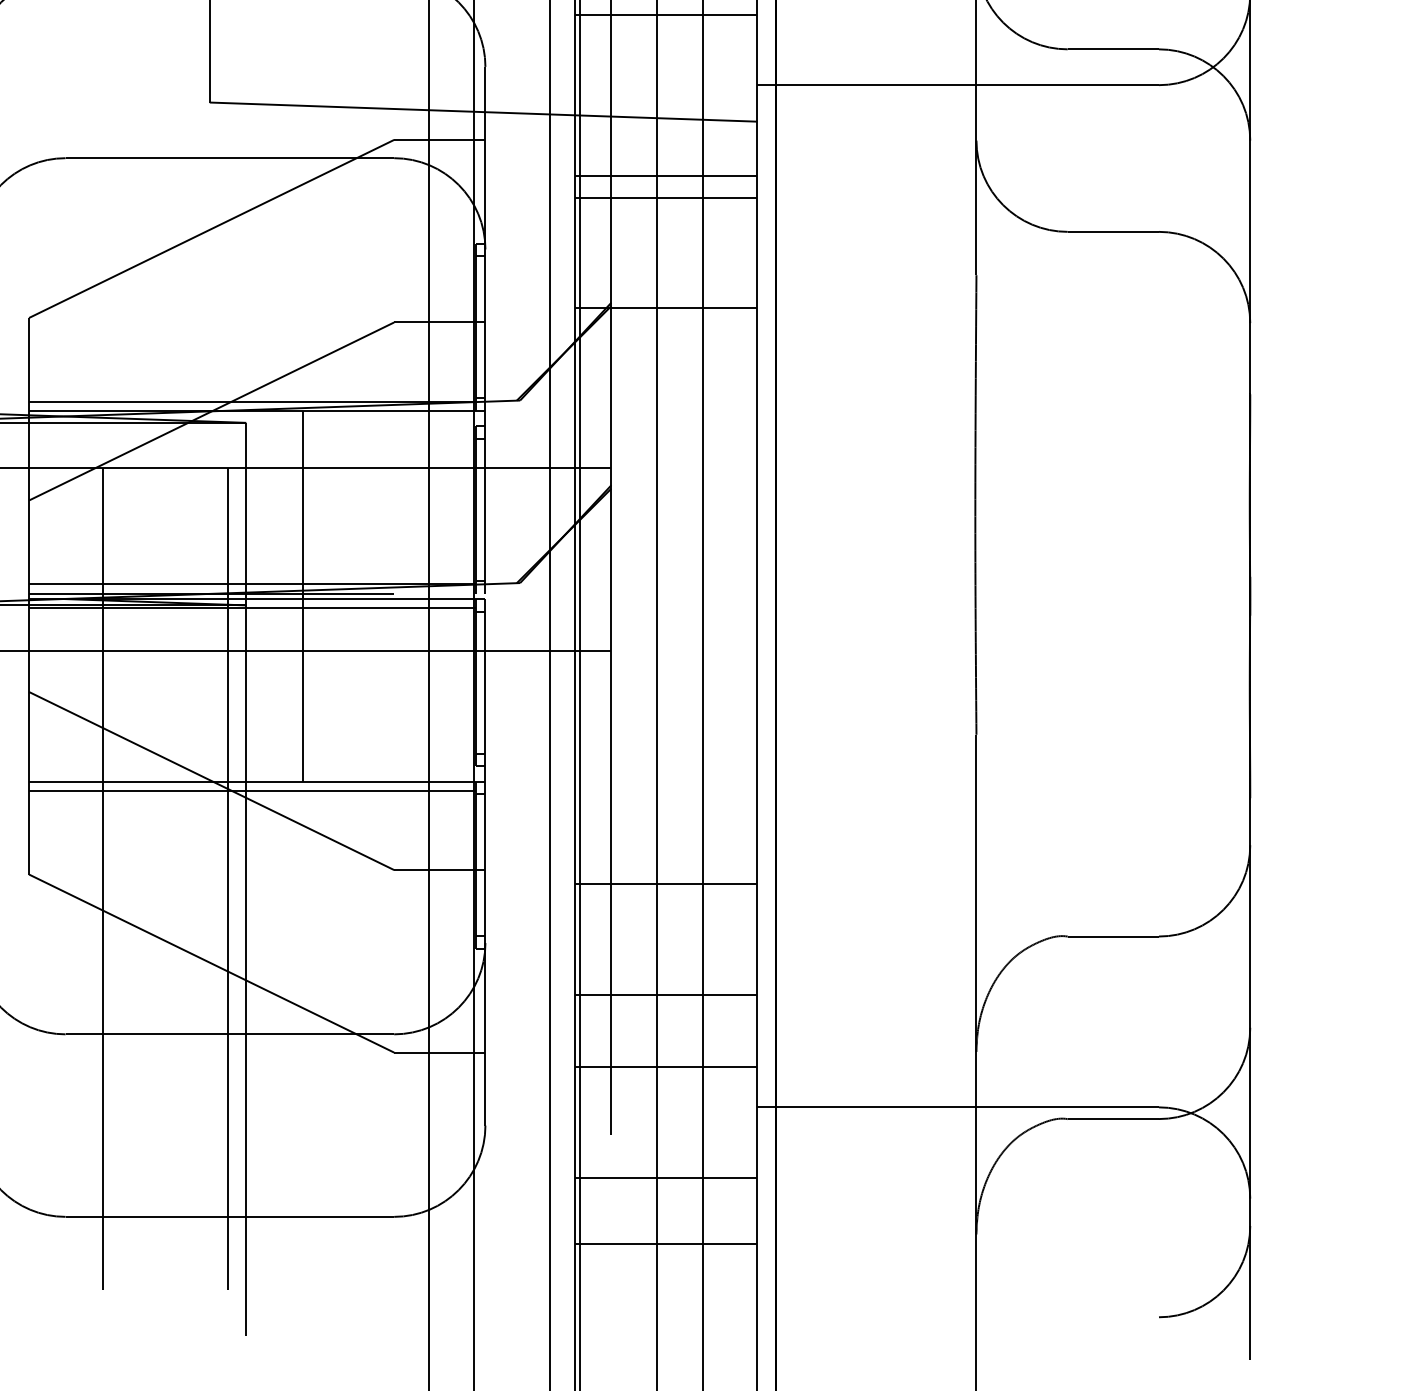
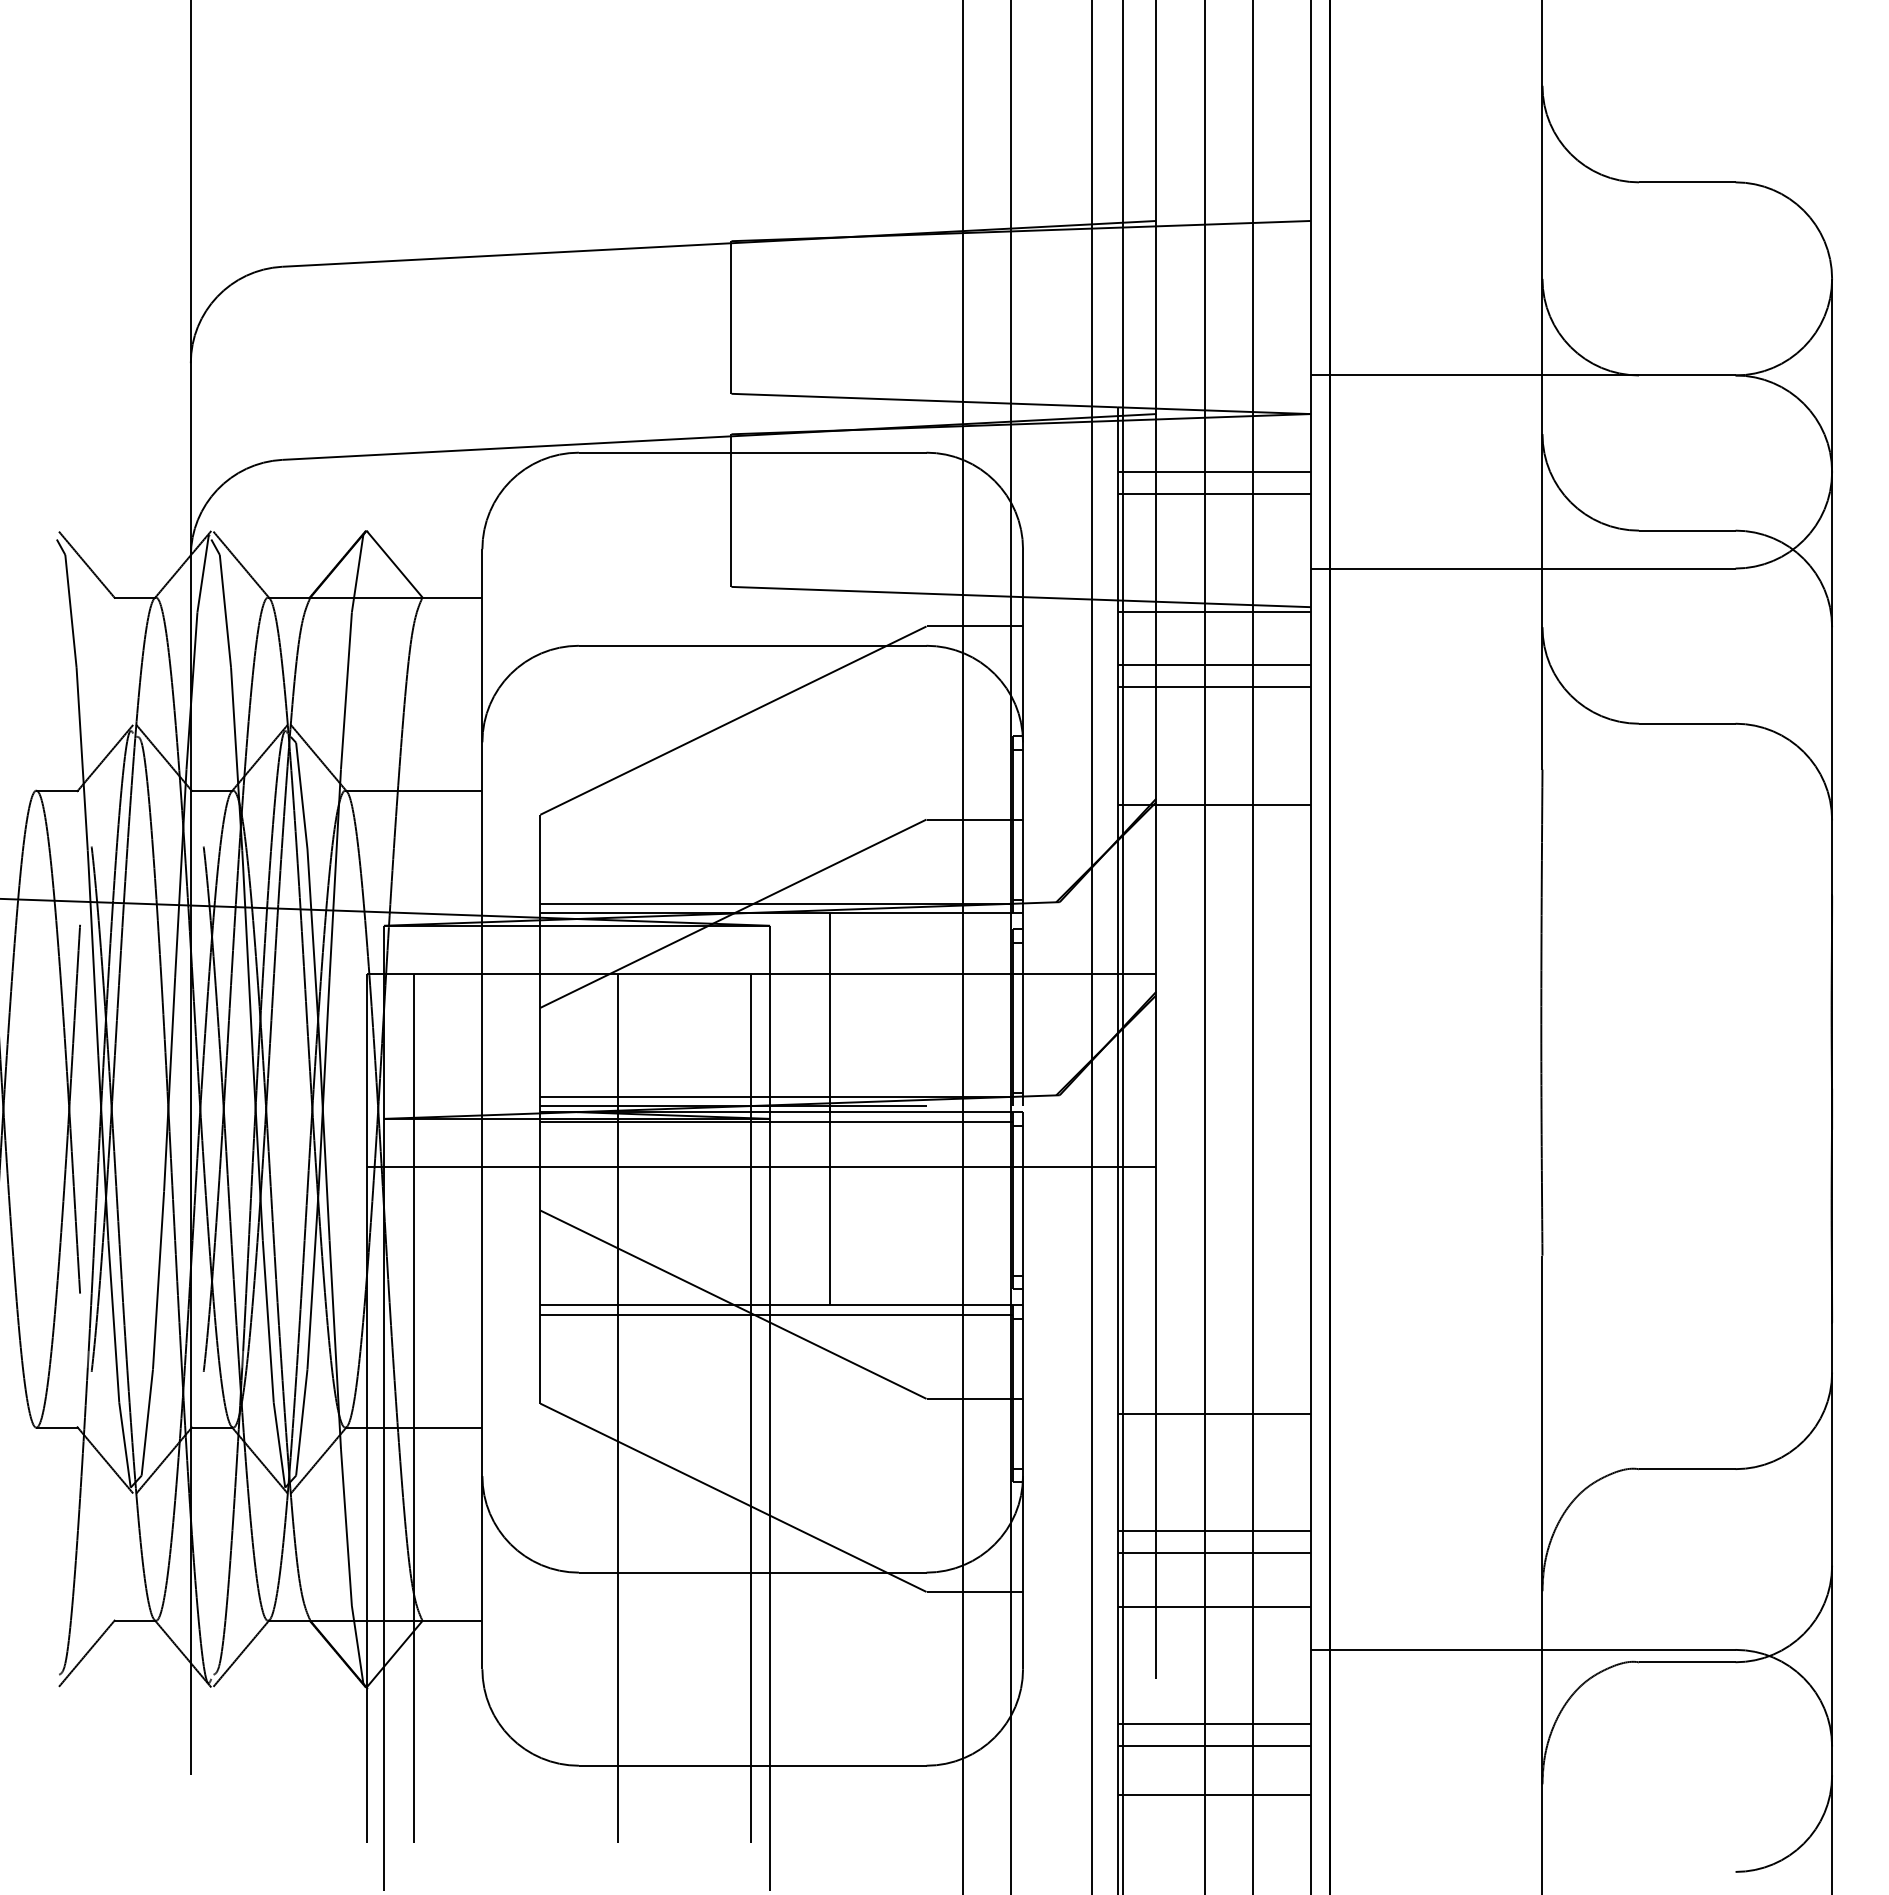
line: (665, 125) -> (1213, 611), added
line: (665, 1016) -> (1213, 1553), added
line: (665, 1198) -> (1213, 1746), added

